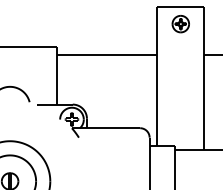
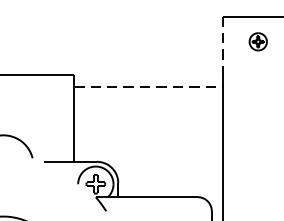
line: (157, 24) -> (223, 42), solid -> dashed
part: (180, 24) -> (257, 42), size x0.7
line: (107, 54) -> (148, 87), solid -> dashed

